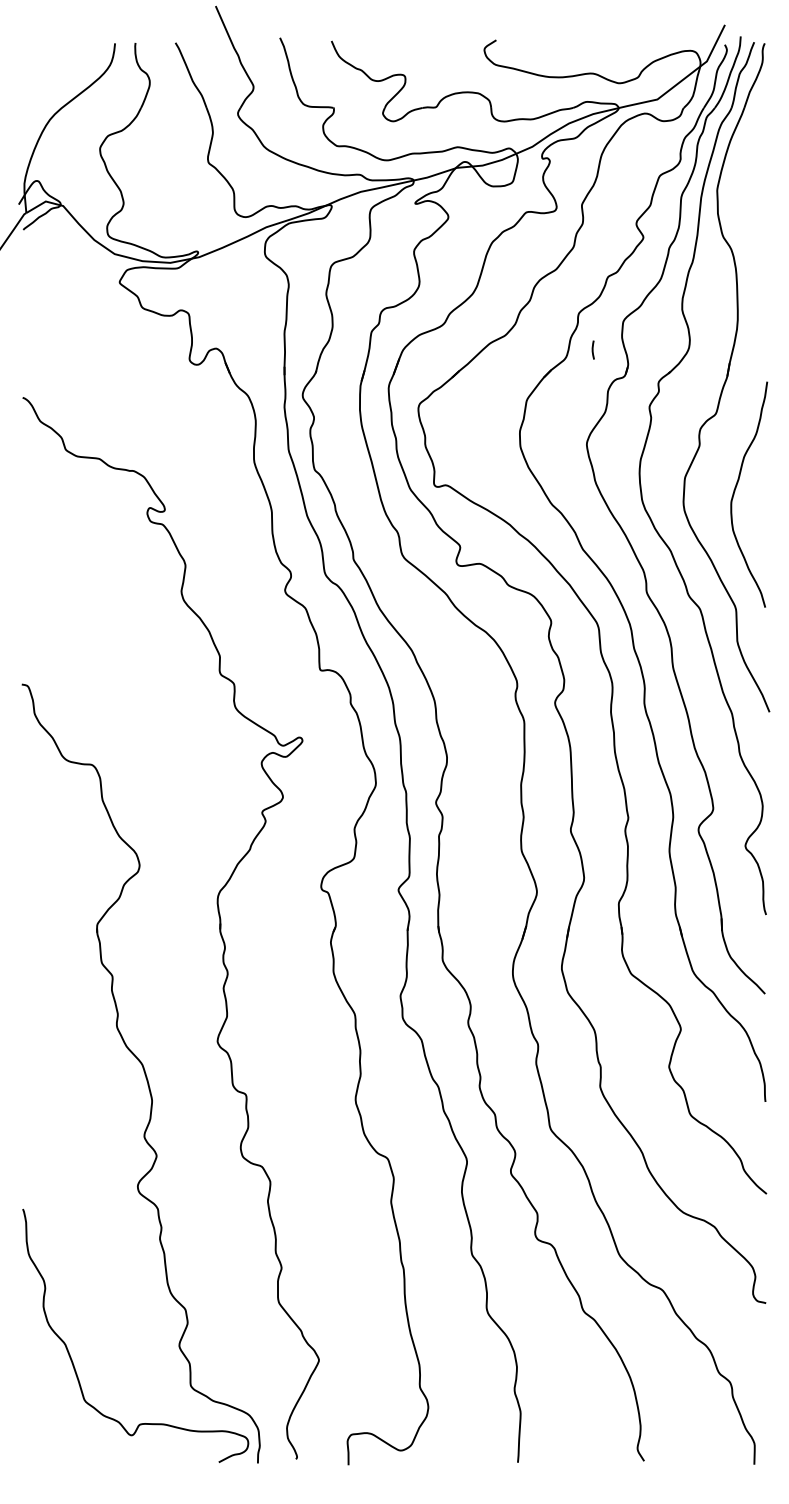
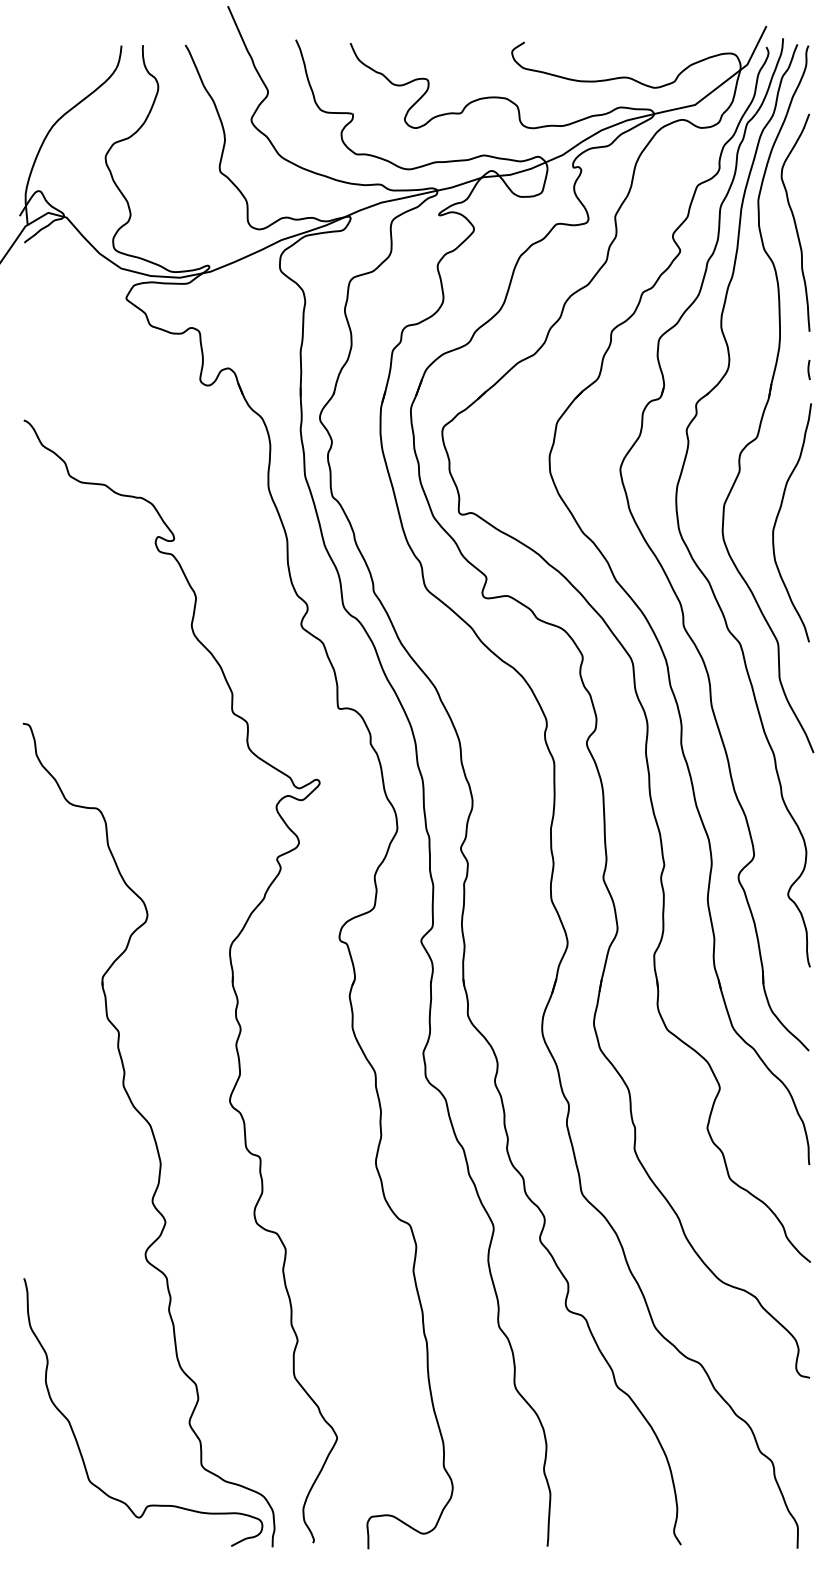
curve: (752, 210) -> (795, 222), added
line: (592, 349) -> (808, 369), moved

